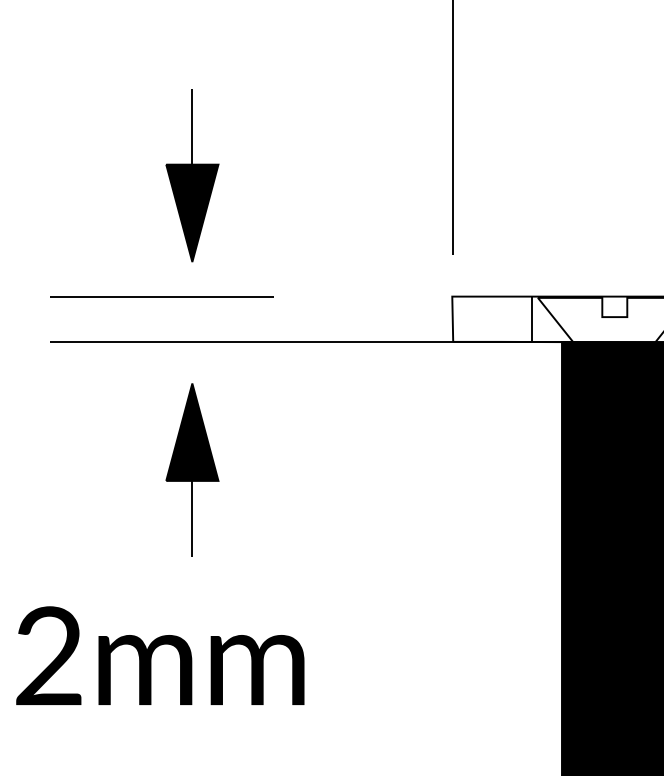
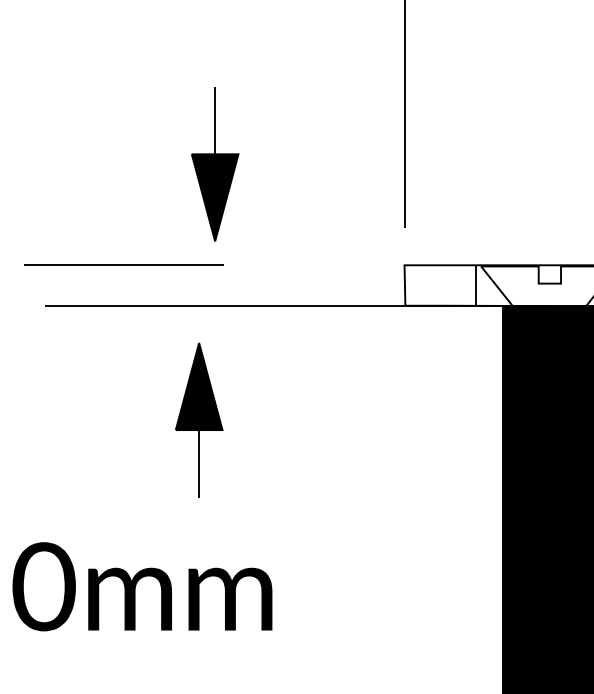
part: (192, 176) -> (215, 164), moved
line: (161, 295) -> (123, 264), moved
part: (192, 469) -> (199, 419), moved
text: (48, 655) -> (43, 586), 2mm -> 0mm

